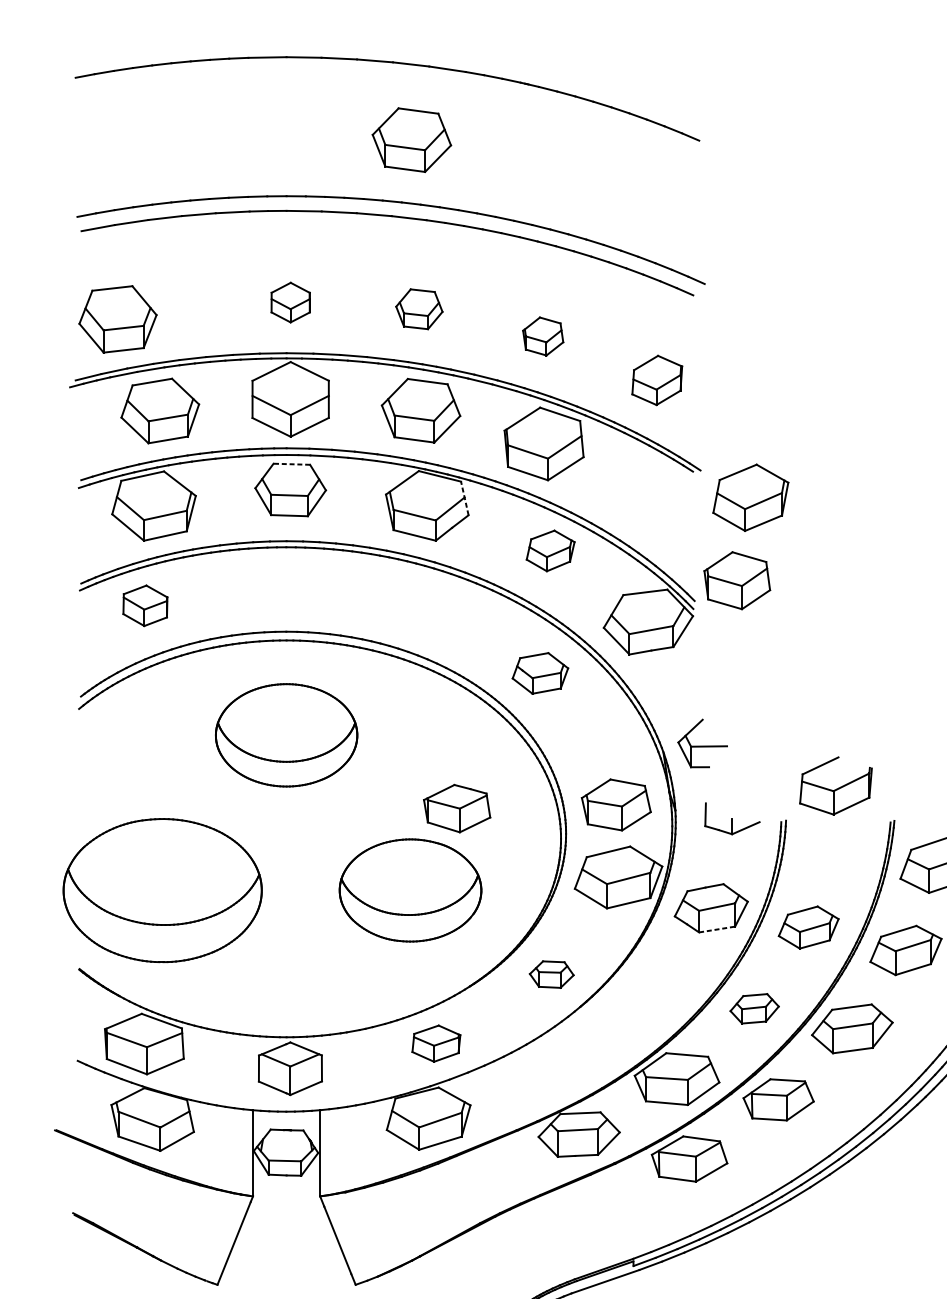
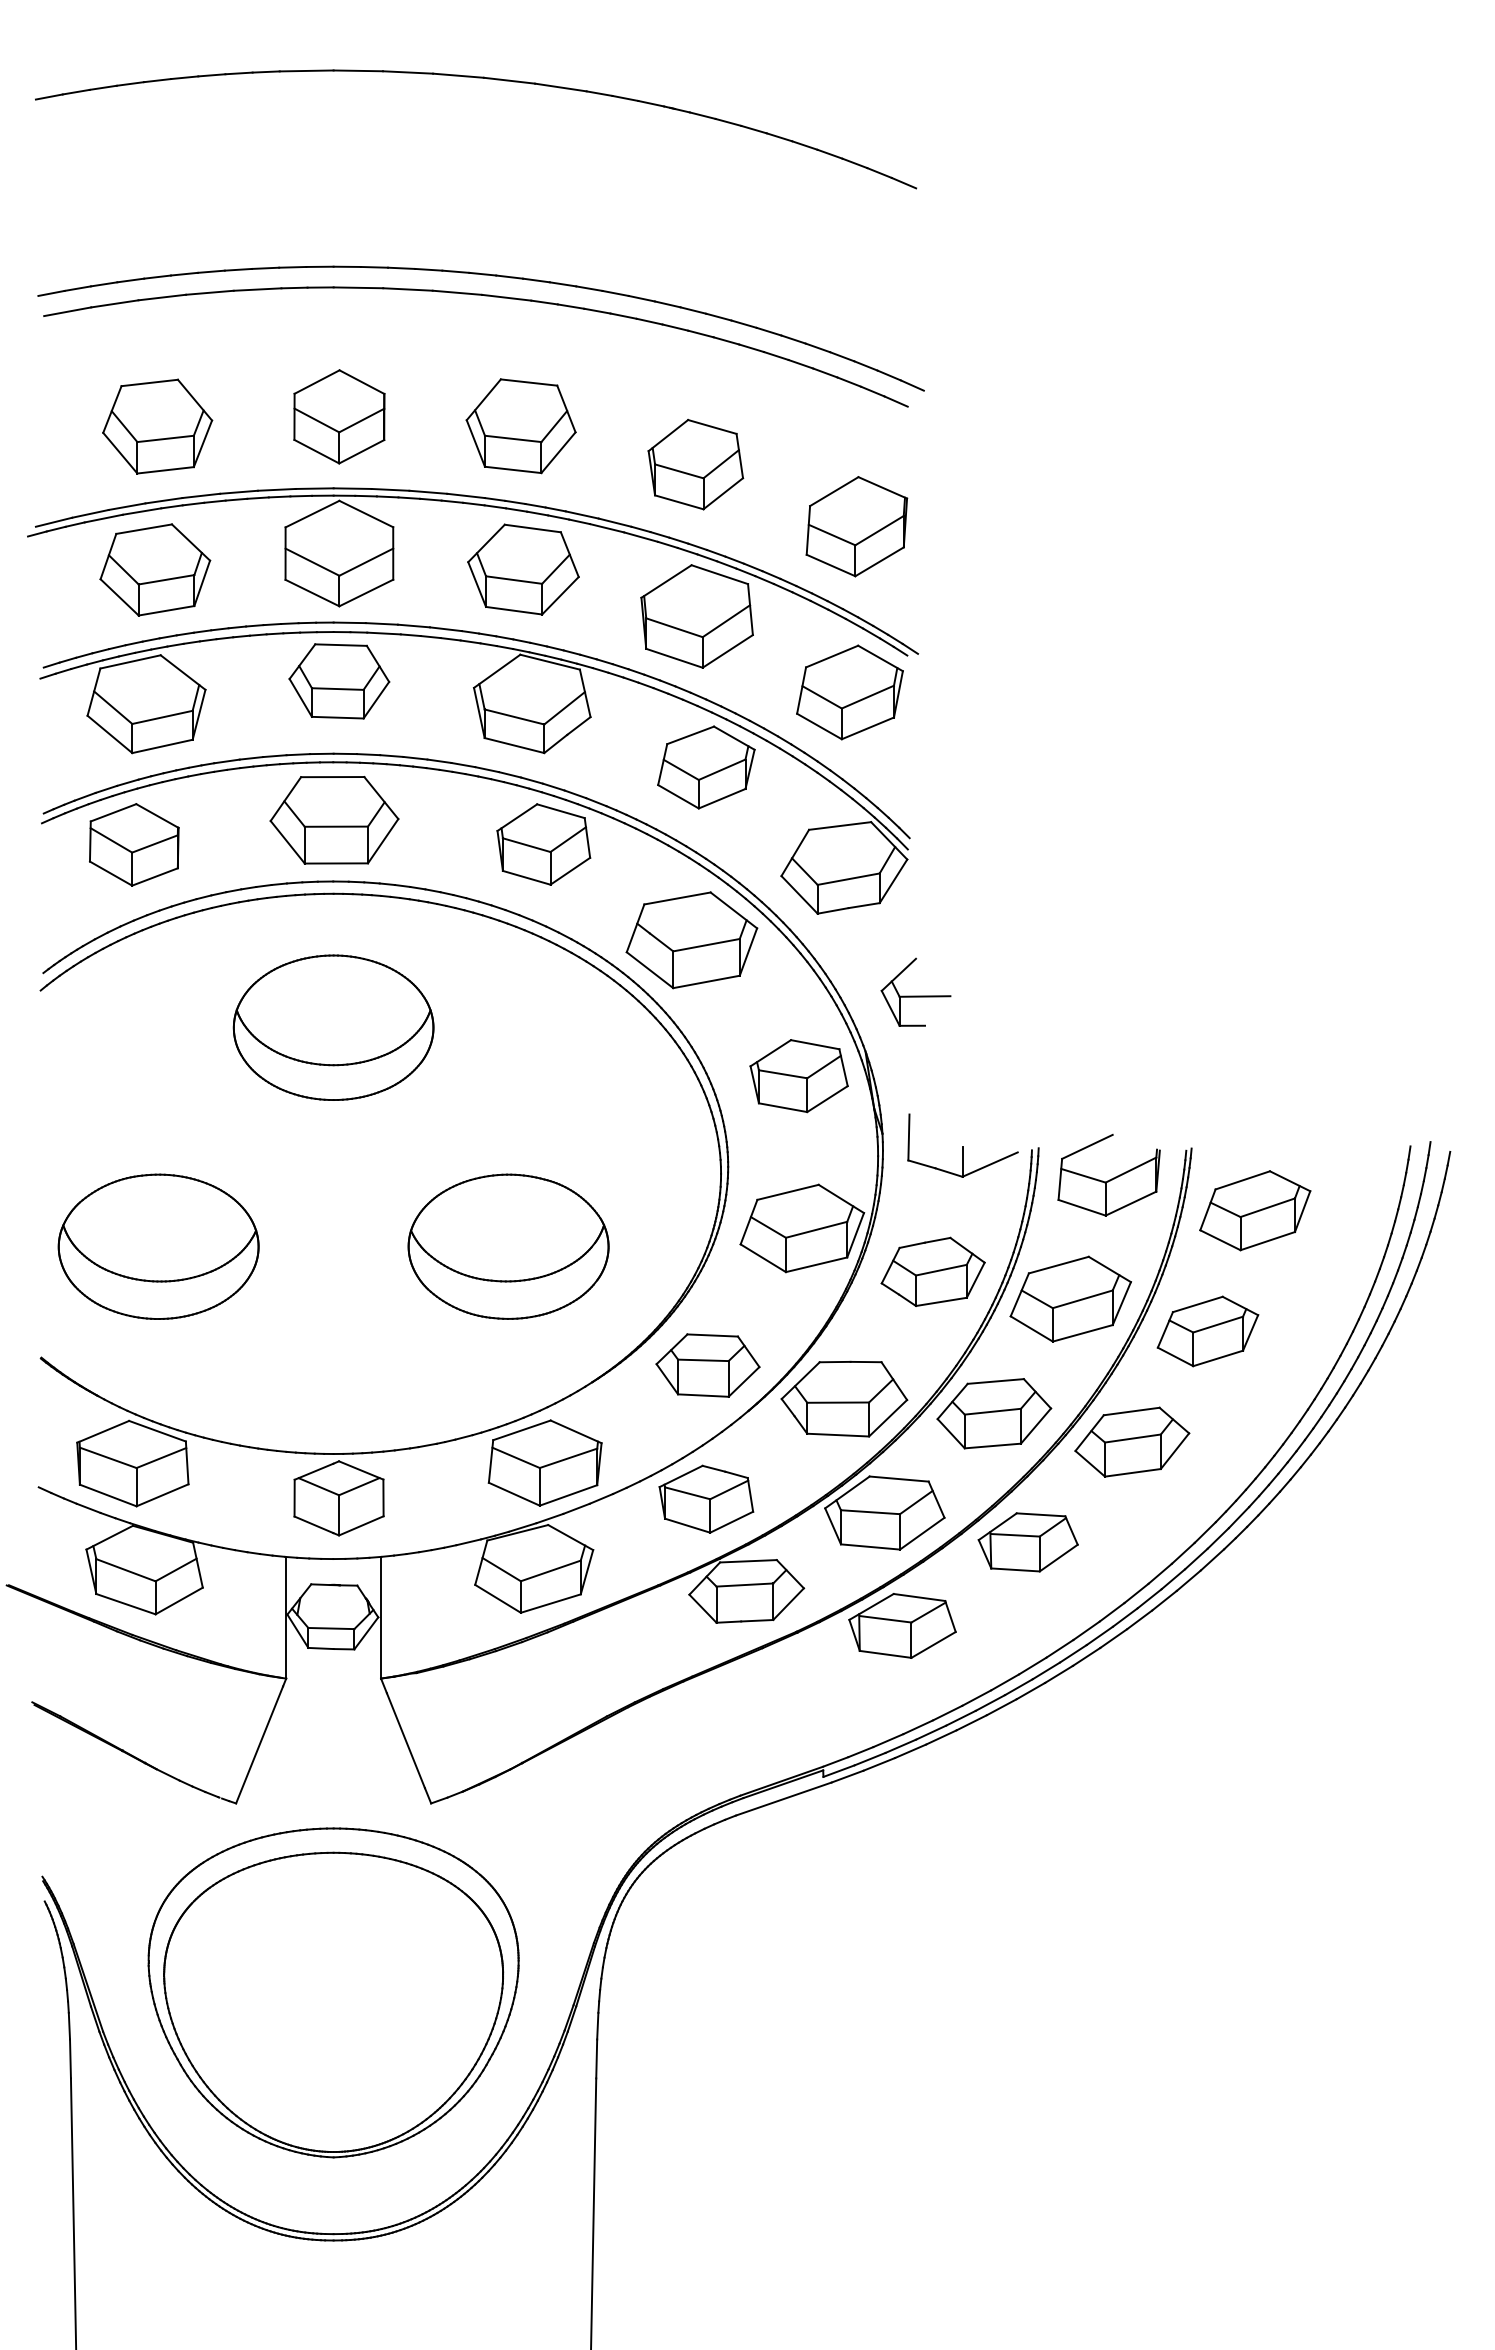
part: (411, 140) -> (510, 187), removed
part: (290, 302) -> (339, 416), size x1.67
part: (418, 309) -> (520, 426), size x1.67
part: (117, 319) -> (157, 426), moved
part: (542, 336) -> (695, 464), size x1.67
part: (656, 380) -> (856, 526), size x1.43
line: (292, 464) -> (341, 645), dashed -> solid
line: (465, 497) -> (585, 692), dashed -> solid
part: (750, 497) -> (849, 692), moved
part: (550, 550) -> (706, 767), size x1.43
part: (737, 580) -> (543, 844), moved
part: (287, 588) -> (334, 820), added
part: (145, 605) -> (134, 844), size x1.43
part: (540, 673) -> (691, 940), size x1.67
part: (702, 742) -> (915, 991), moved
part: (835, 786) -> (1108, 1175), moved
part: (615, 805) -> (798, 1076), moved
part: (457, 808) -> (706, 1498), moved
part: (732, 818) -> (962, 1145), size x1.43
part: (162, 890) -> (158, 1246), size x0.71
part: (808, 927) -> (1070, 1298), size x1.43
line: (717, 929) -> (941, 1301), dashed -> solid
part: (551, 974) -> (707, 1365), size x1.67
part: (648, 997) -> (844, 1398), added
part: (754, 1008) -> (994, 1413), size x1.67
part: (435, 1043) -> (544, 1462), size x1.67

